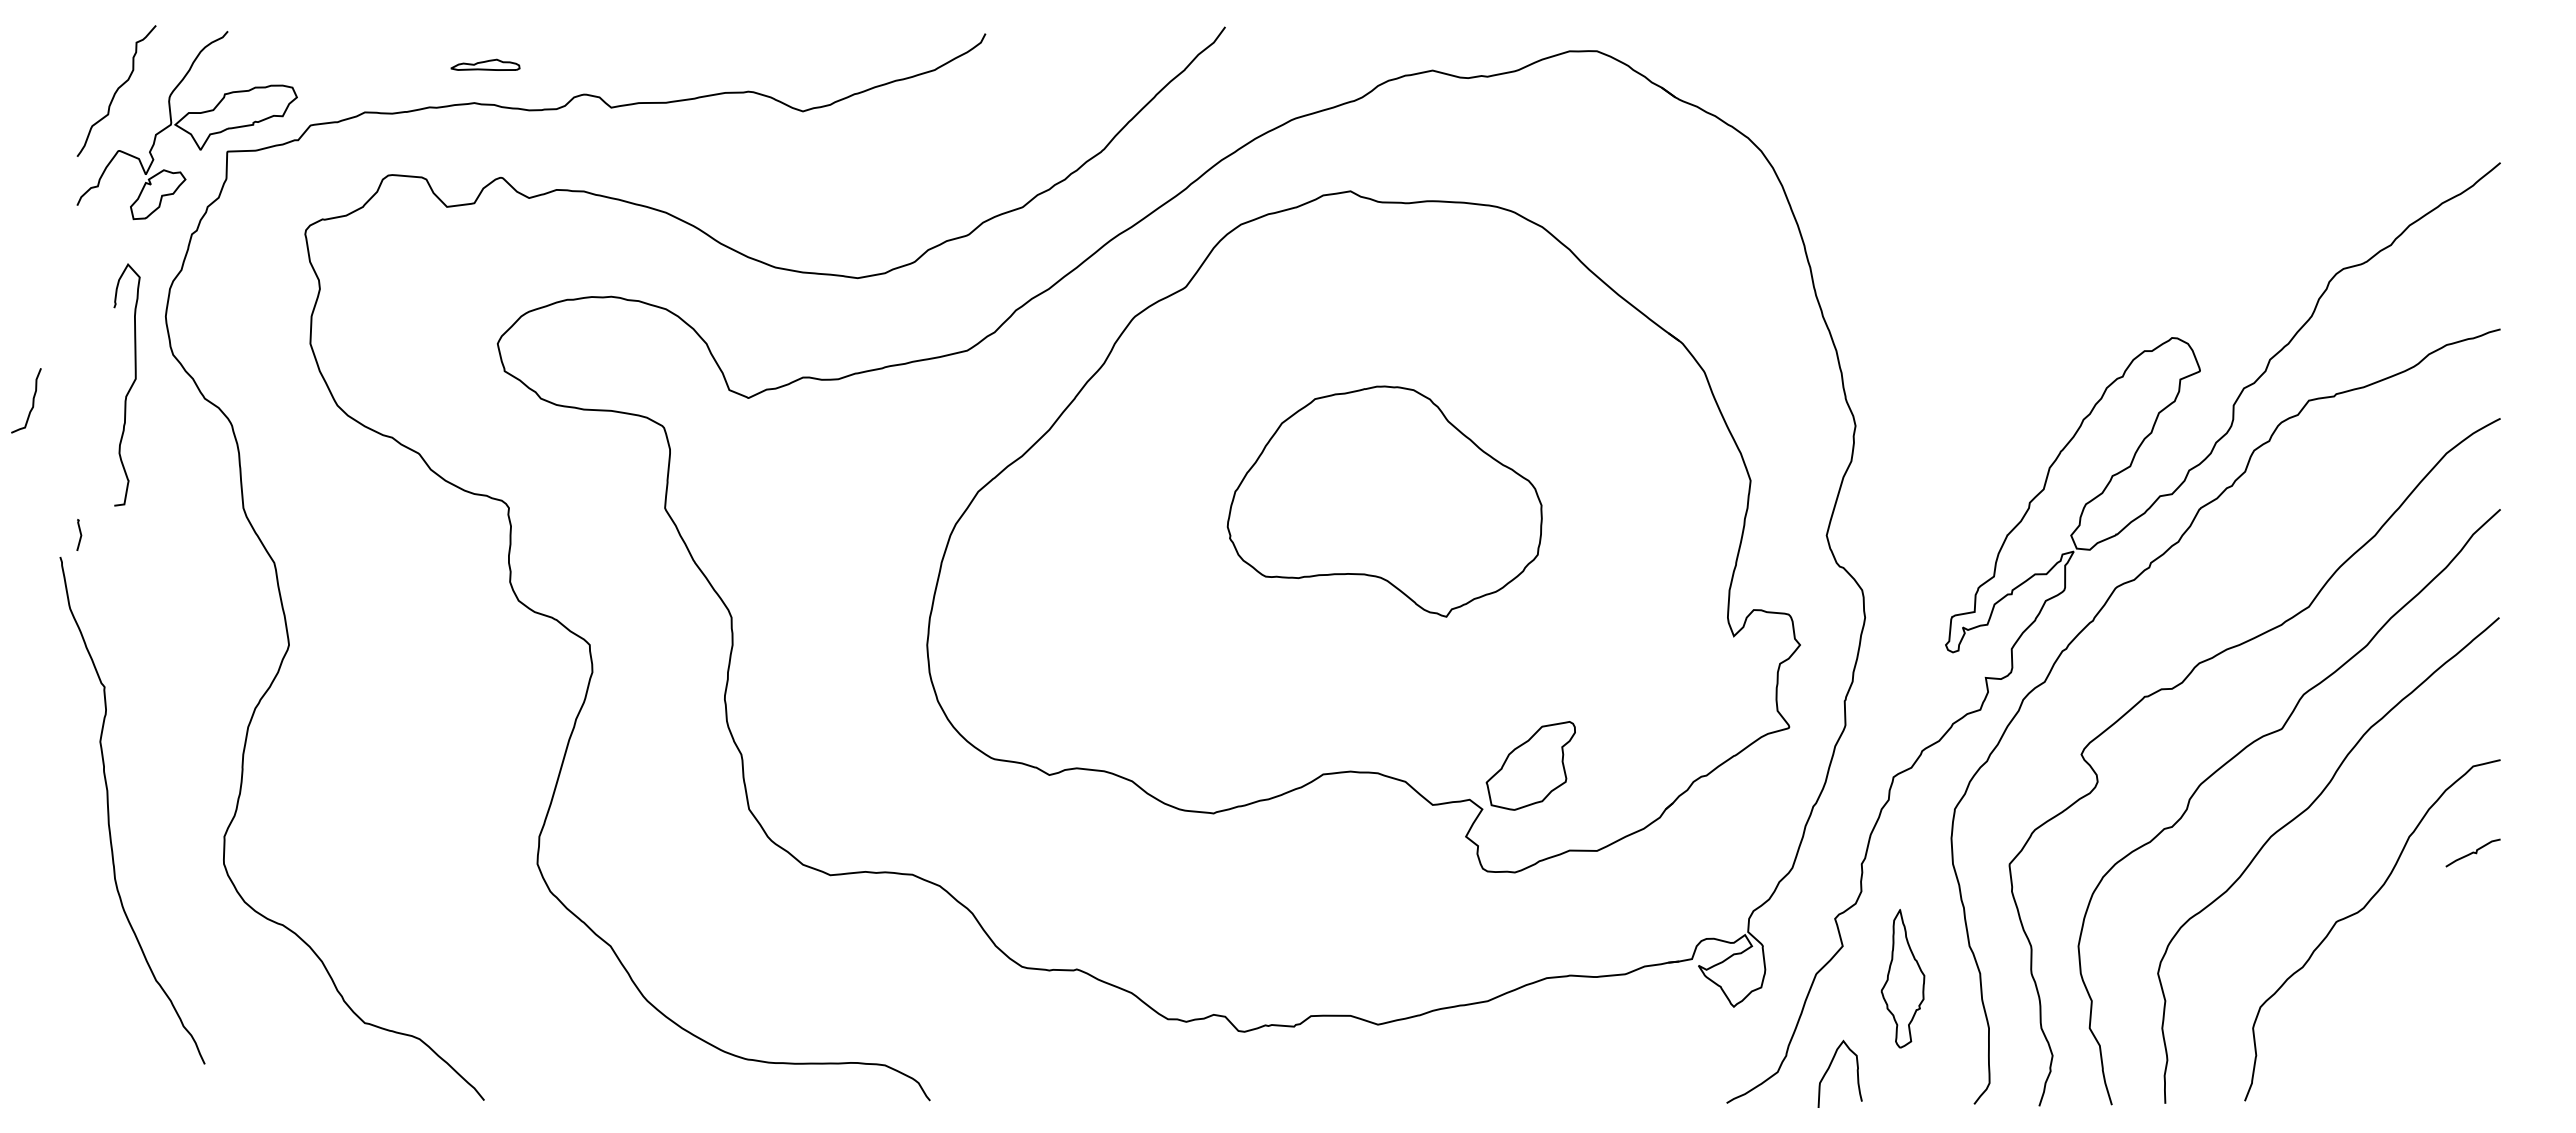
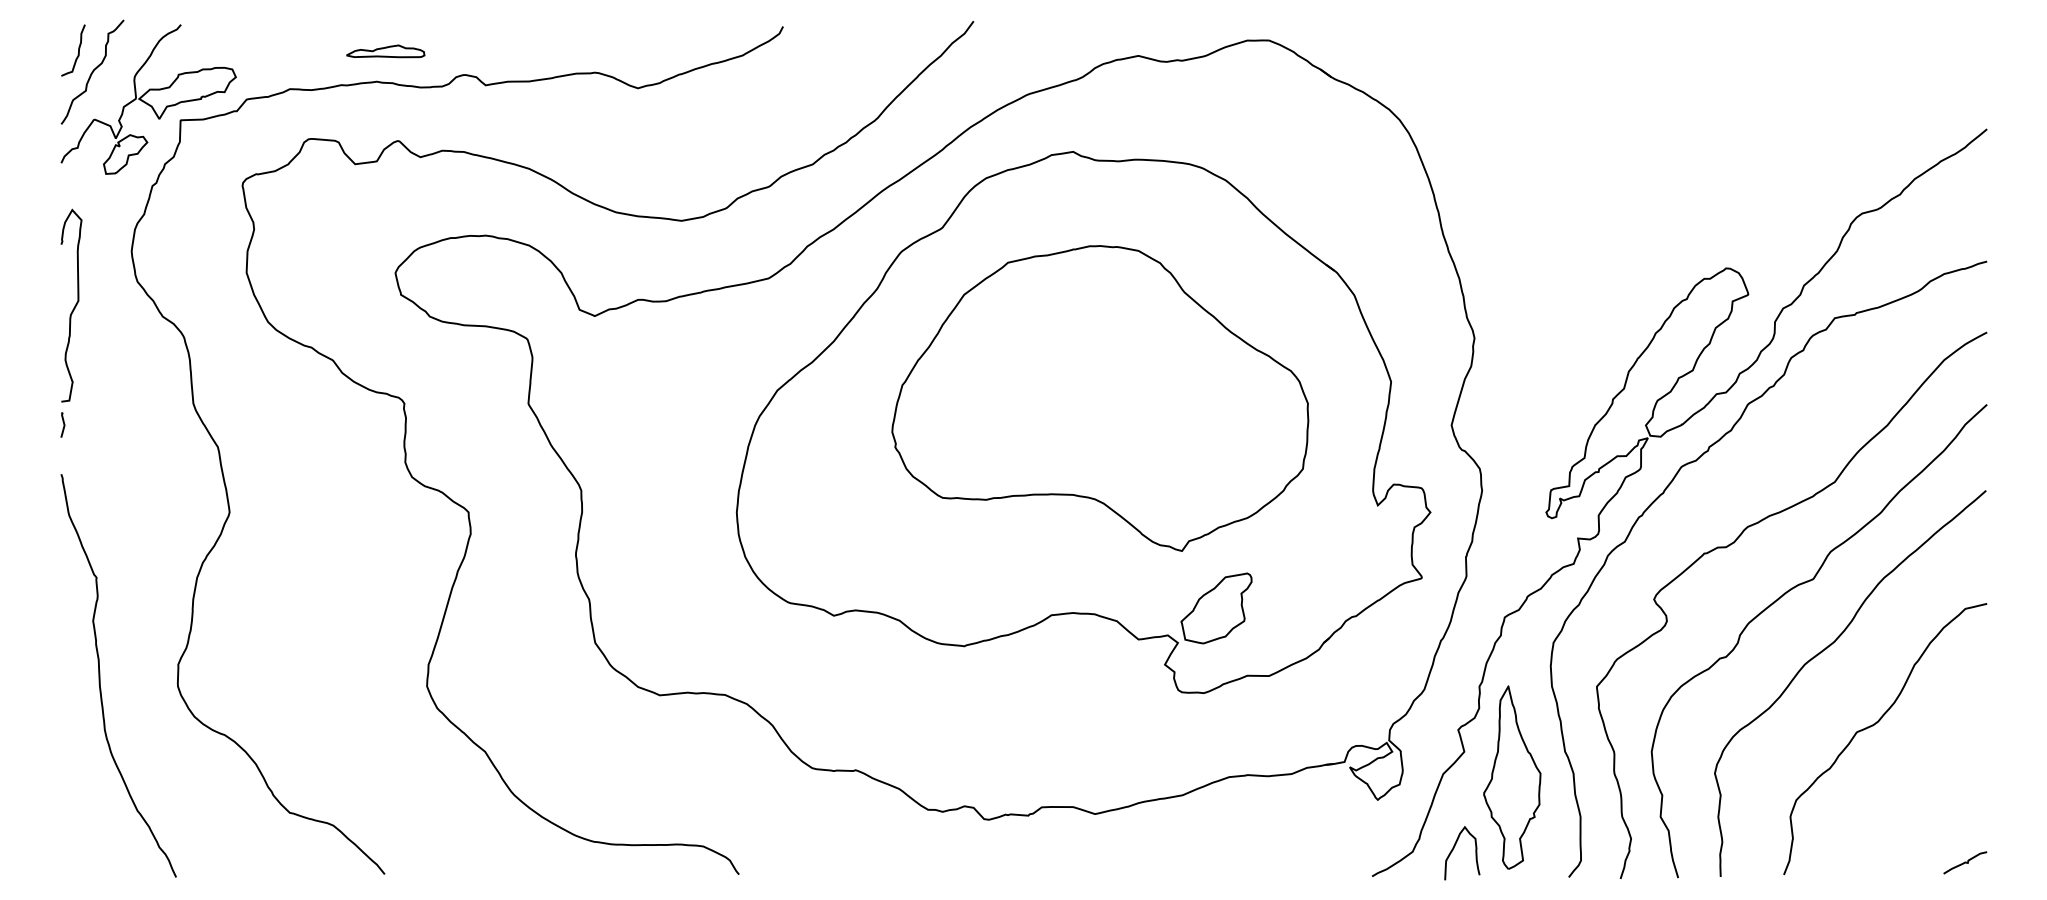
part: (485, 64) -> (385, 51), size x1.43
curve: (130, 386) -> (74, 306), moved
curve: (32, 400) -> (78, 50), moved
part: (1384, 501) -> (1100, 398), size x1.67
curve: (109, 810) -> (100, 675), moved
curve: (2472, 852) -> (1964, 862), moved
part: (1902, 978) -> (1511, 777), size x1.67

